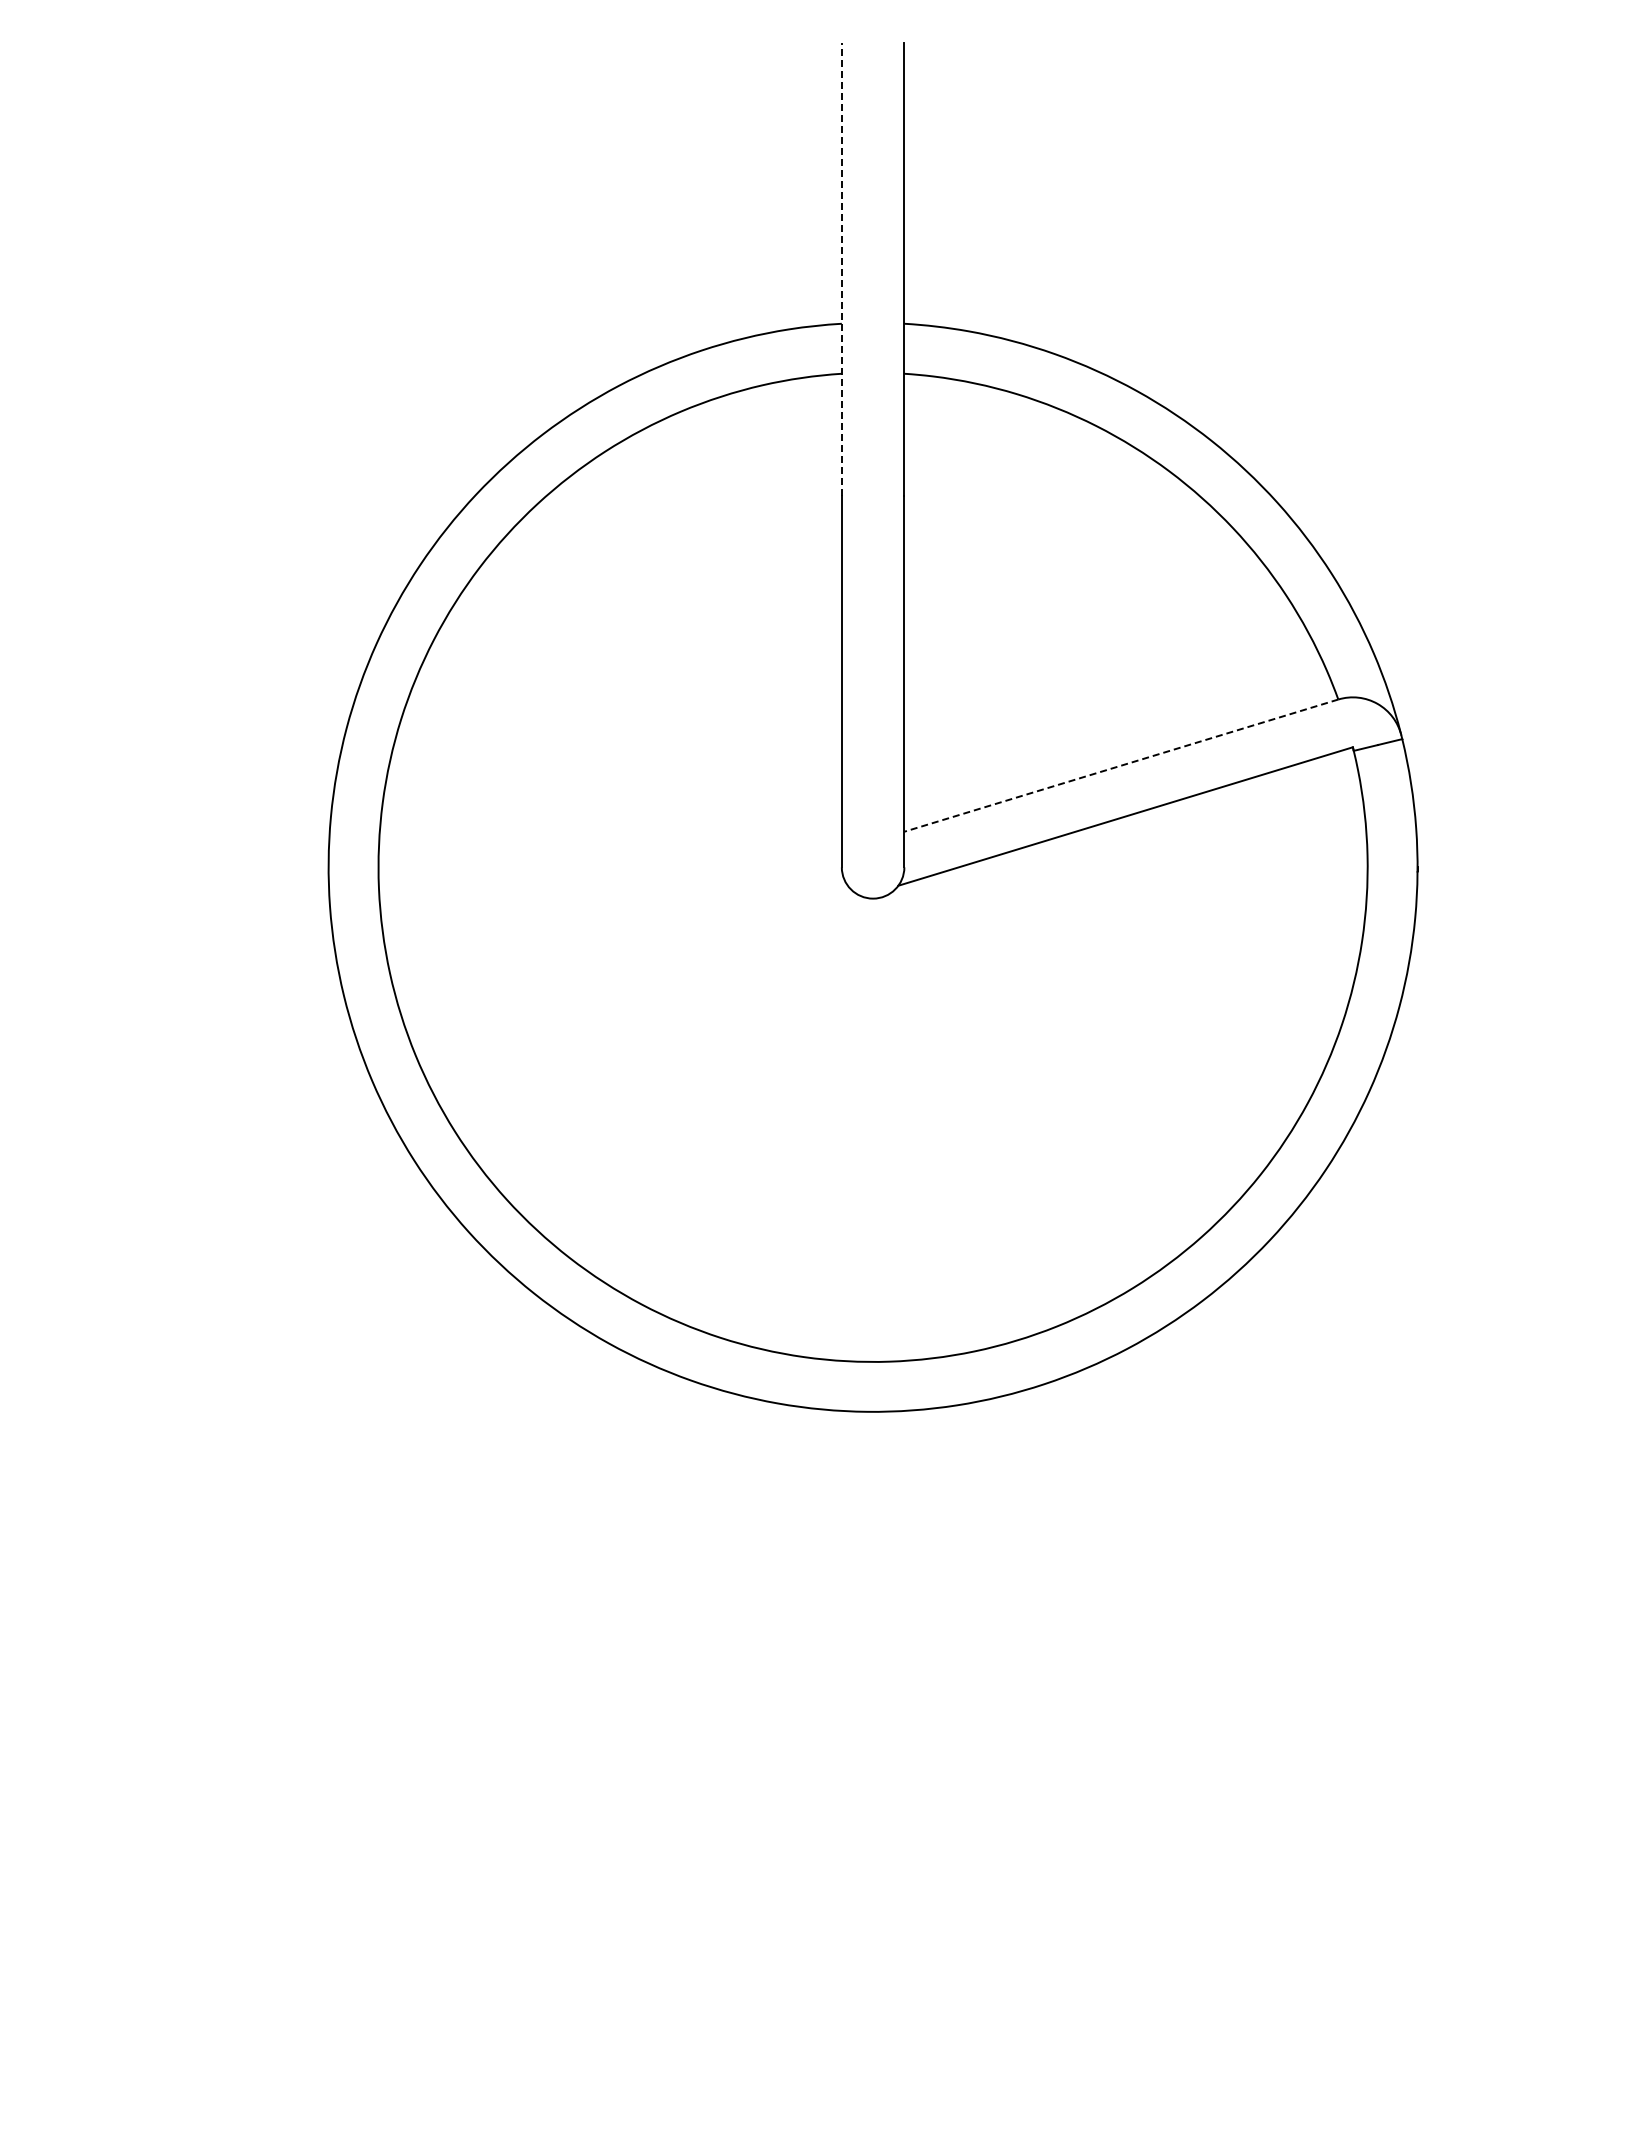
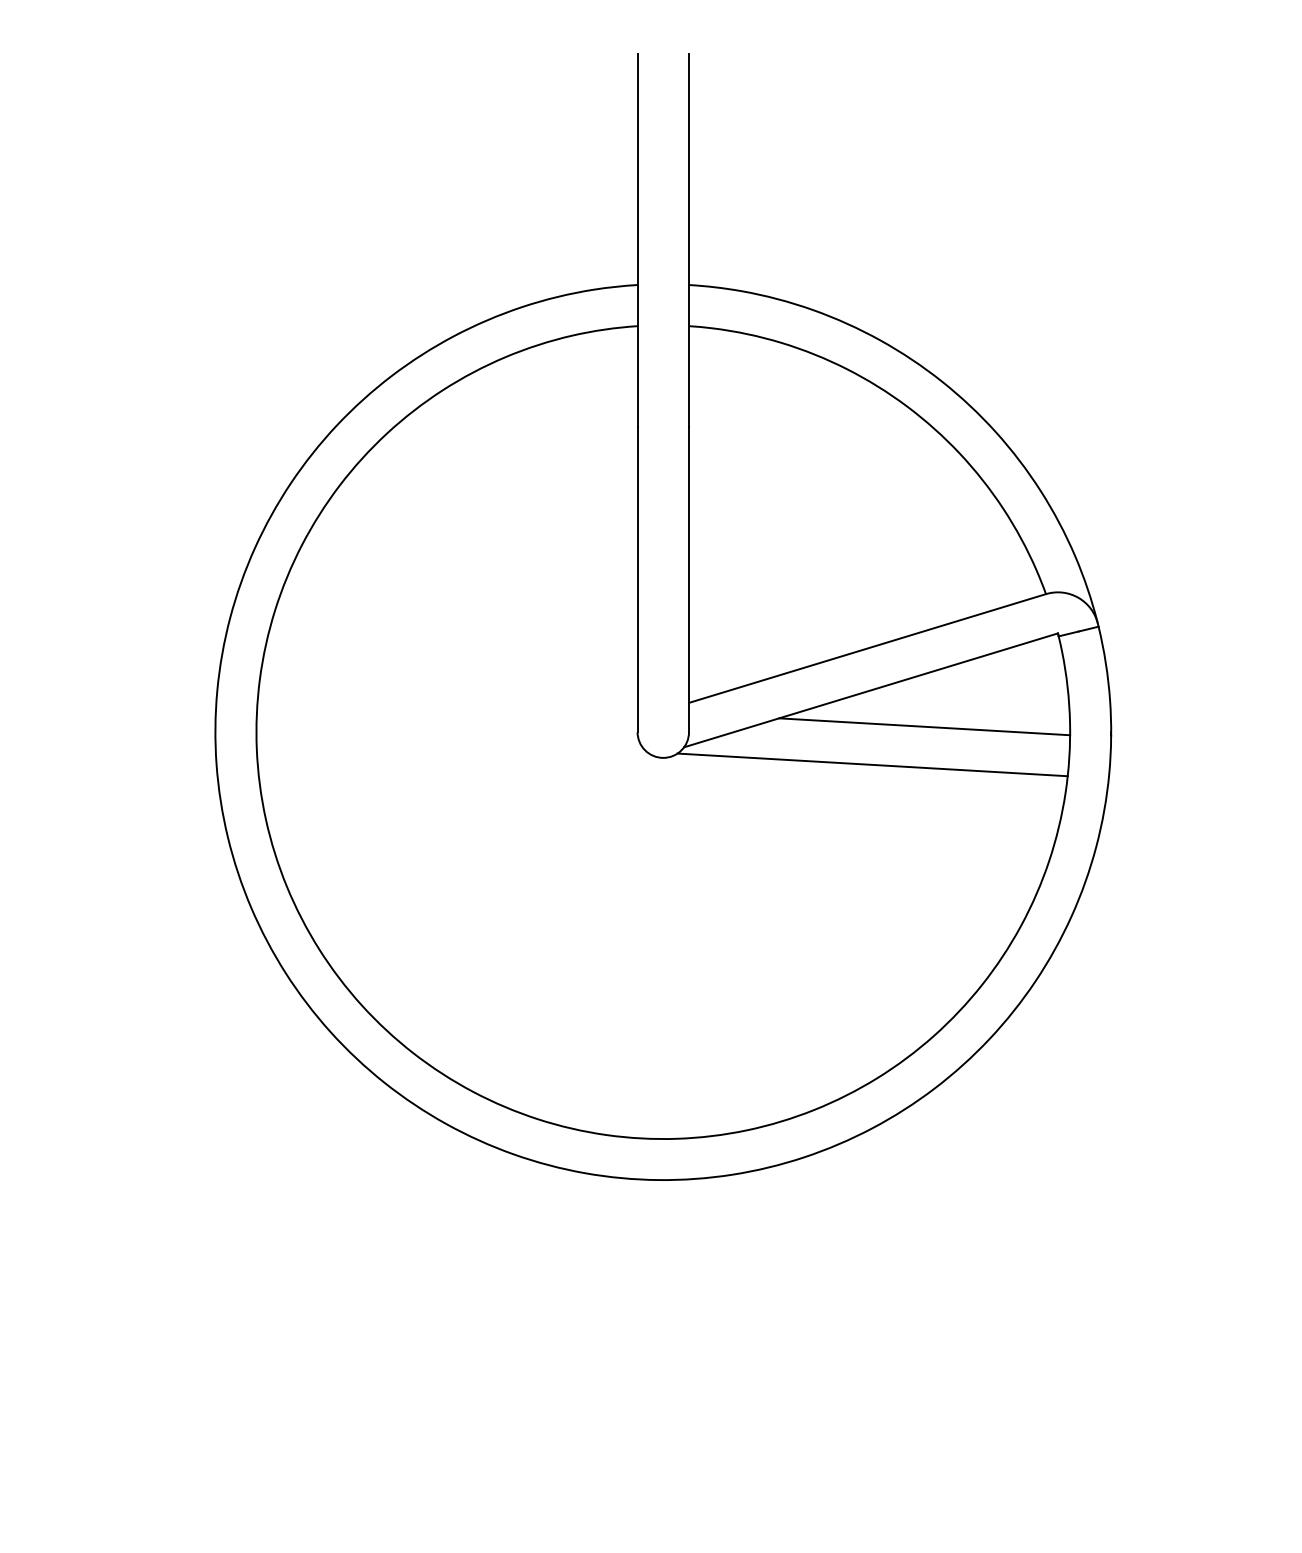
line: (841, 269) -> (637, 240), dashed -> solid
line: (1121, 765) -> (867, 648), dashed -> solid
line: (1190, 860) -> (924, 726), added
line: (1127, 906) -> (872, 764), added

